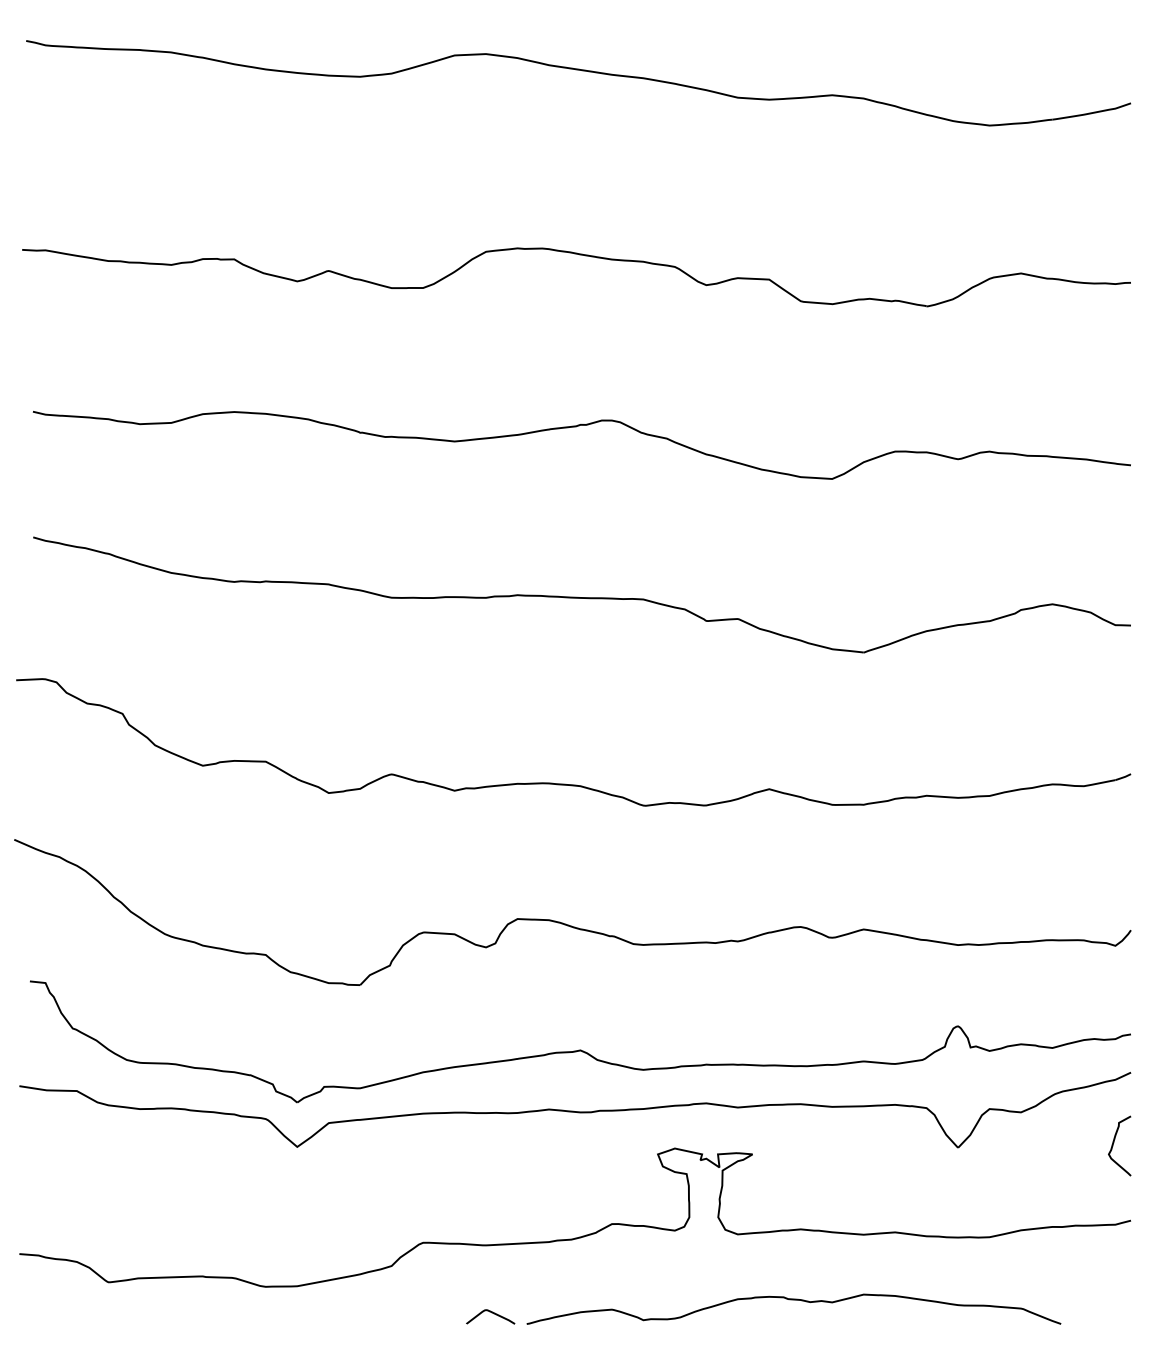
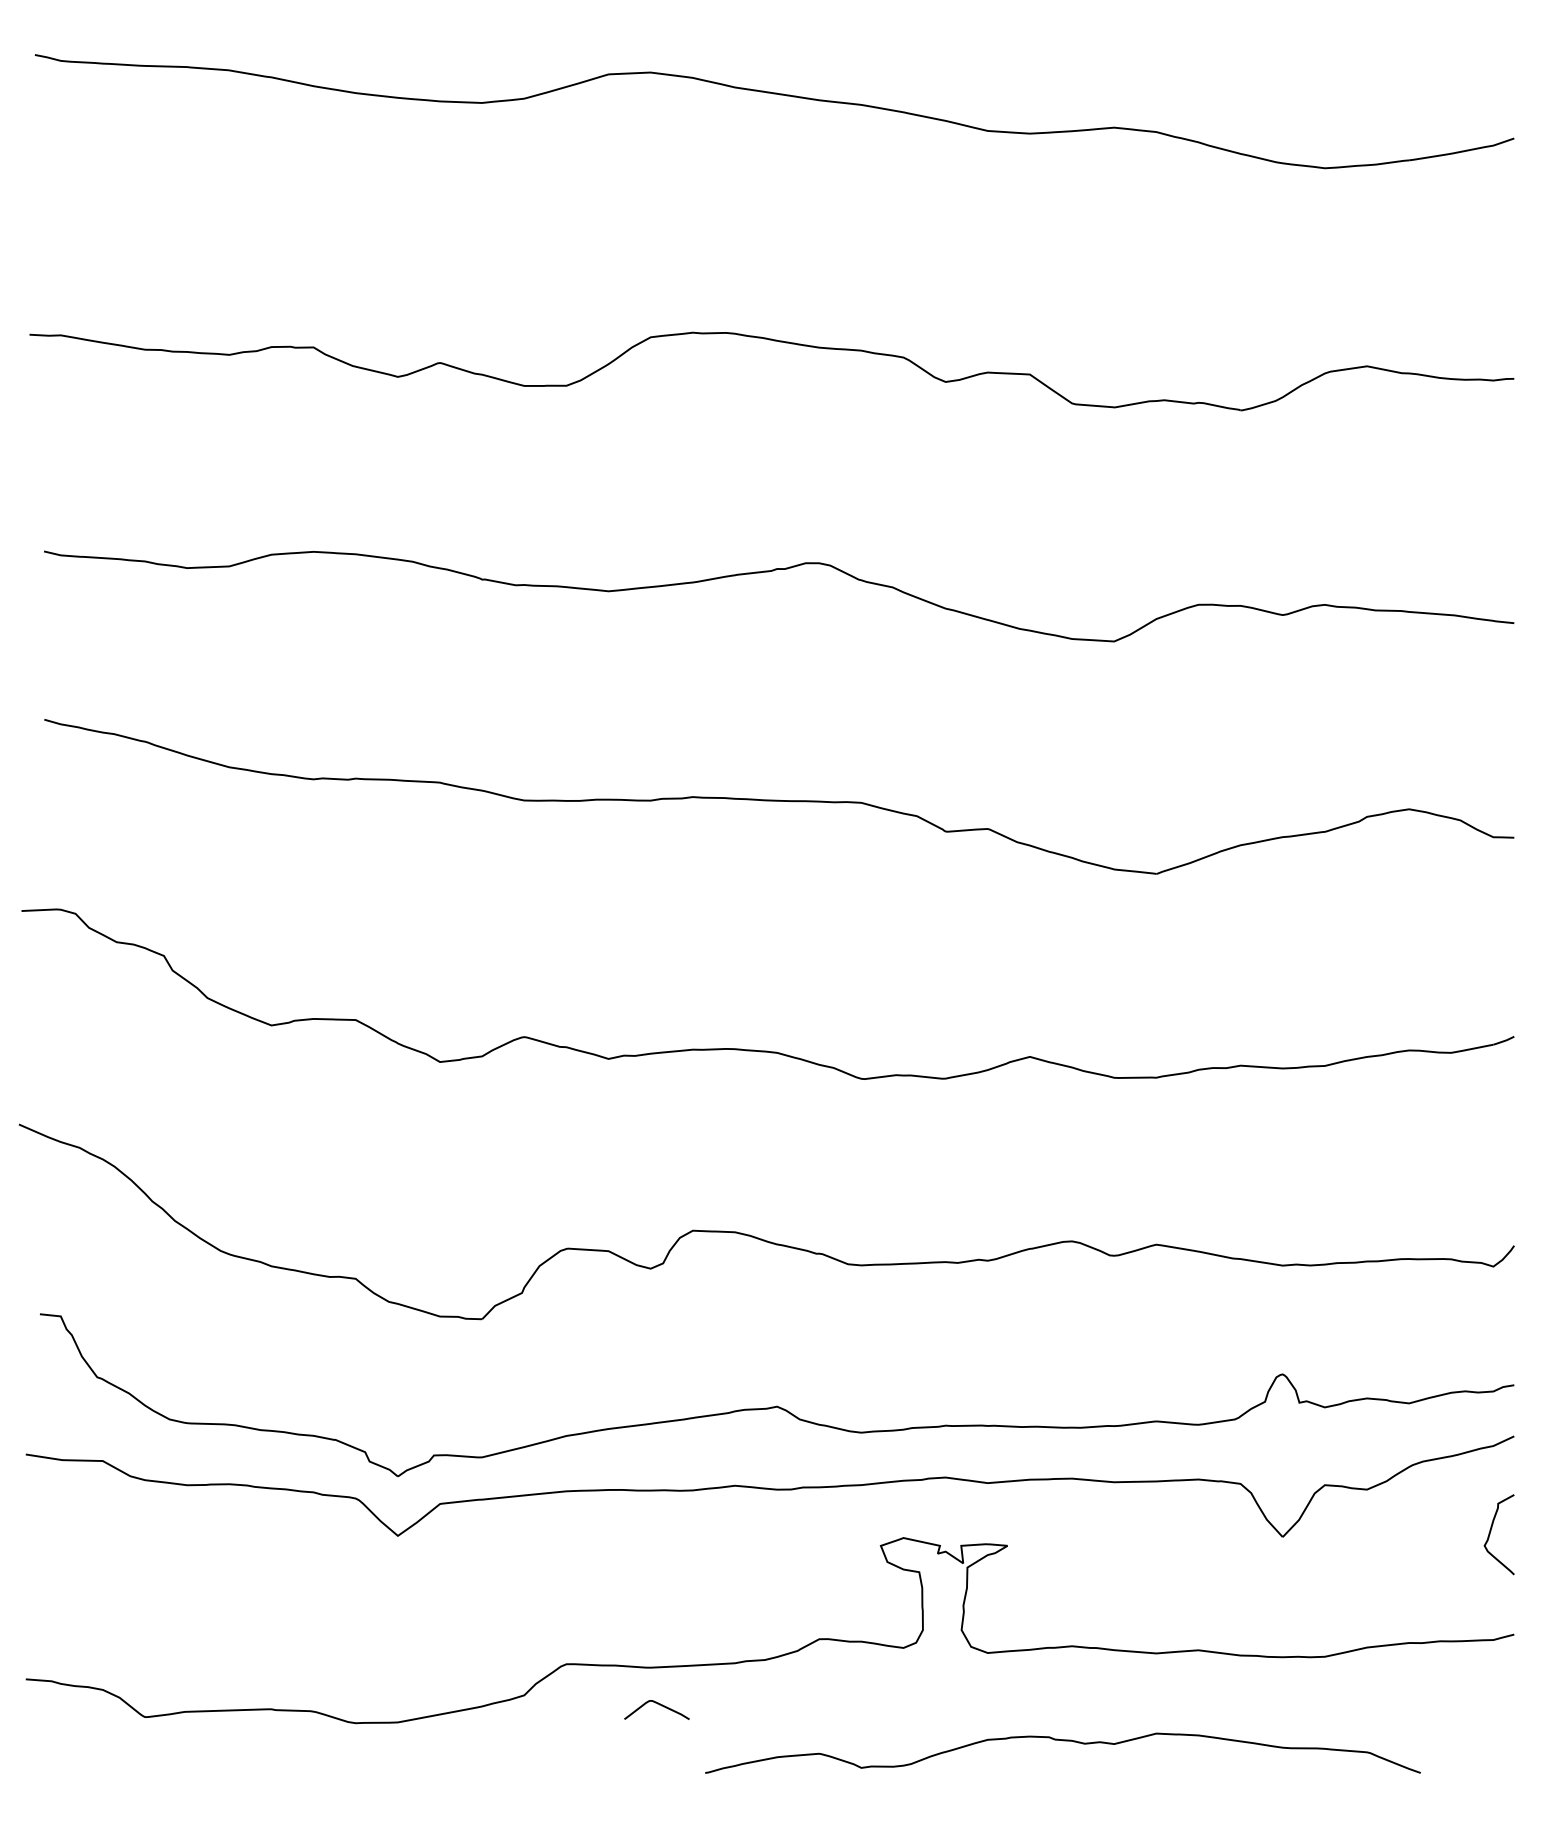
curve: (491, 1313) -> (657, 1705), moved

